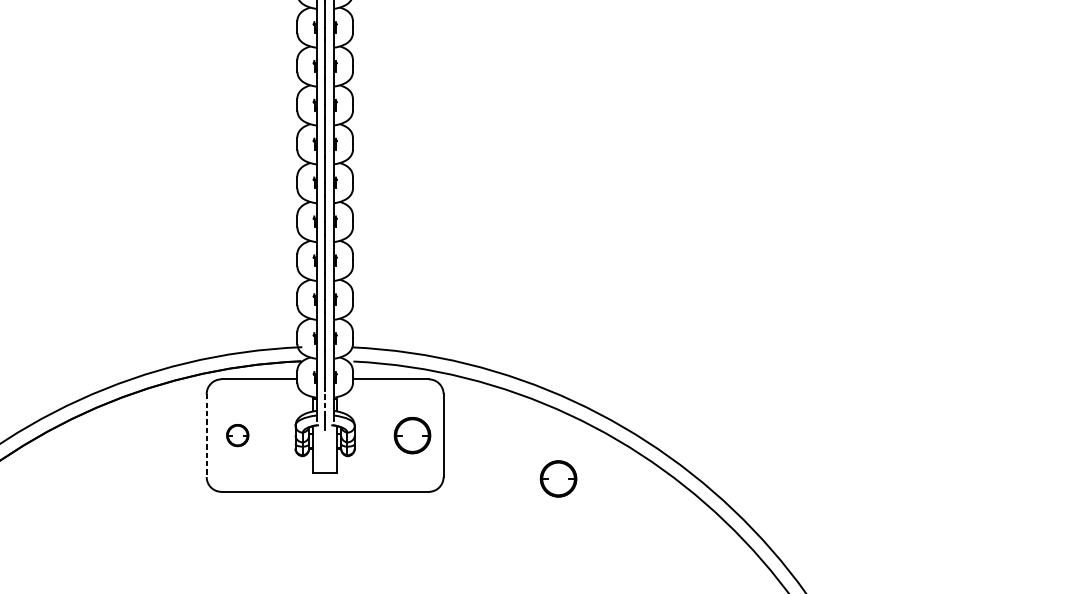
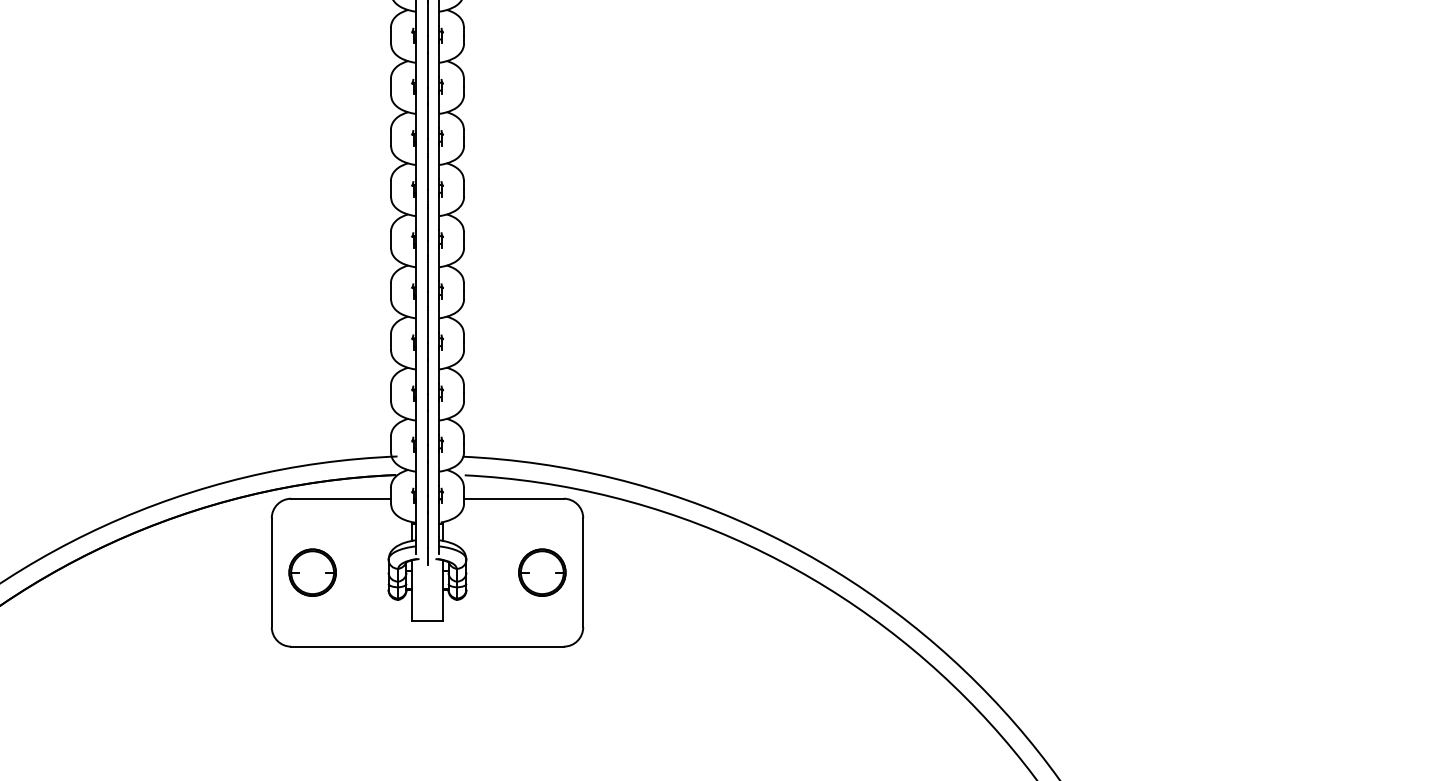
line: (325, 403) -> (427, 530), dashed -> solid
line: (206, 435) -> (271, 572), dashed -> solid
part: (237, 435) -> (312, 572), size x1.67
part: (558, 478) -> (734, 629), removed

